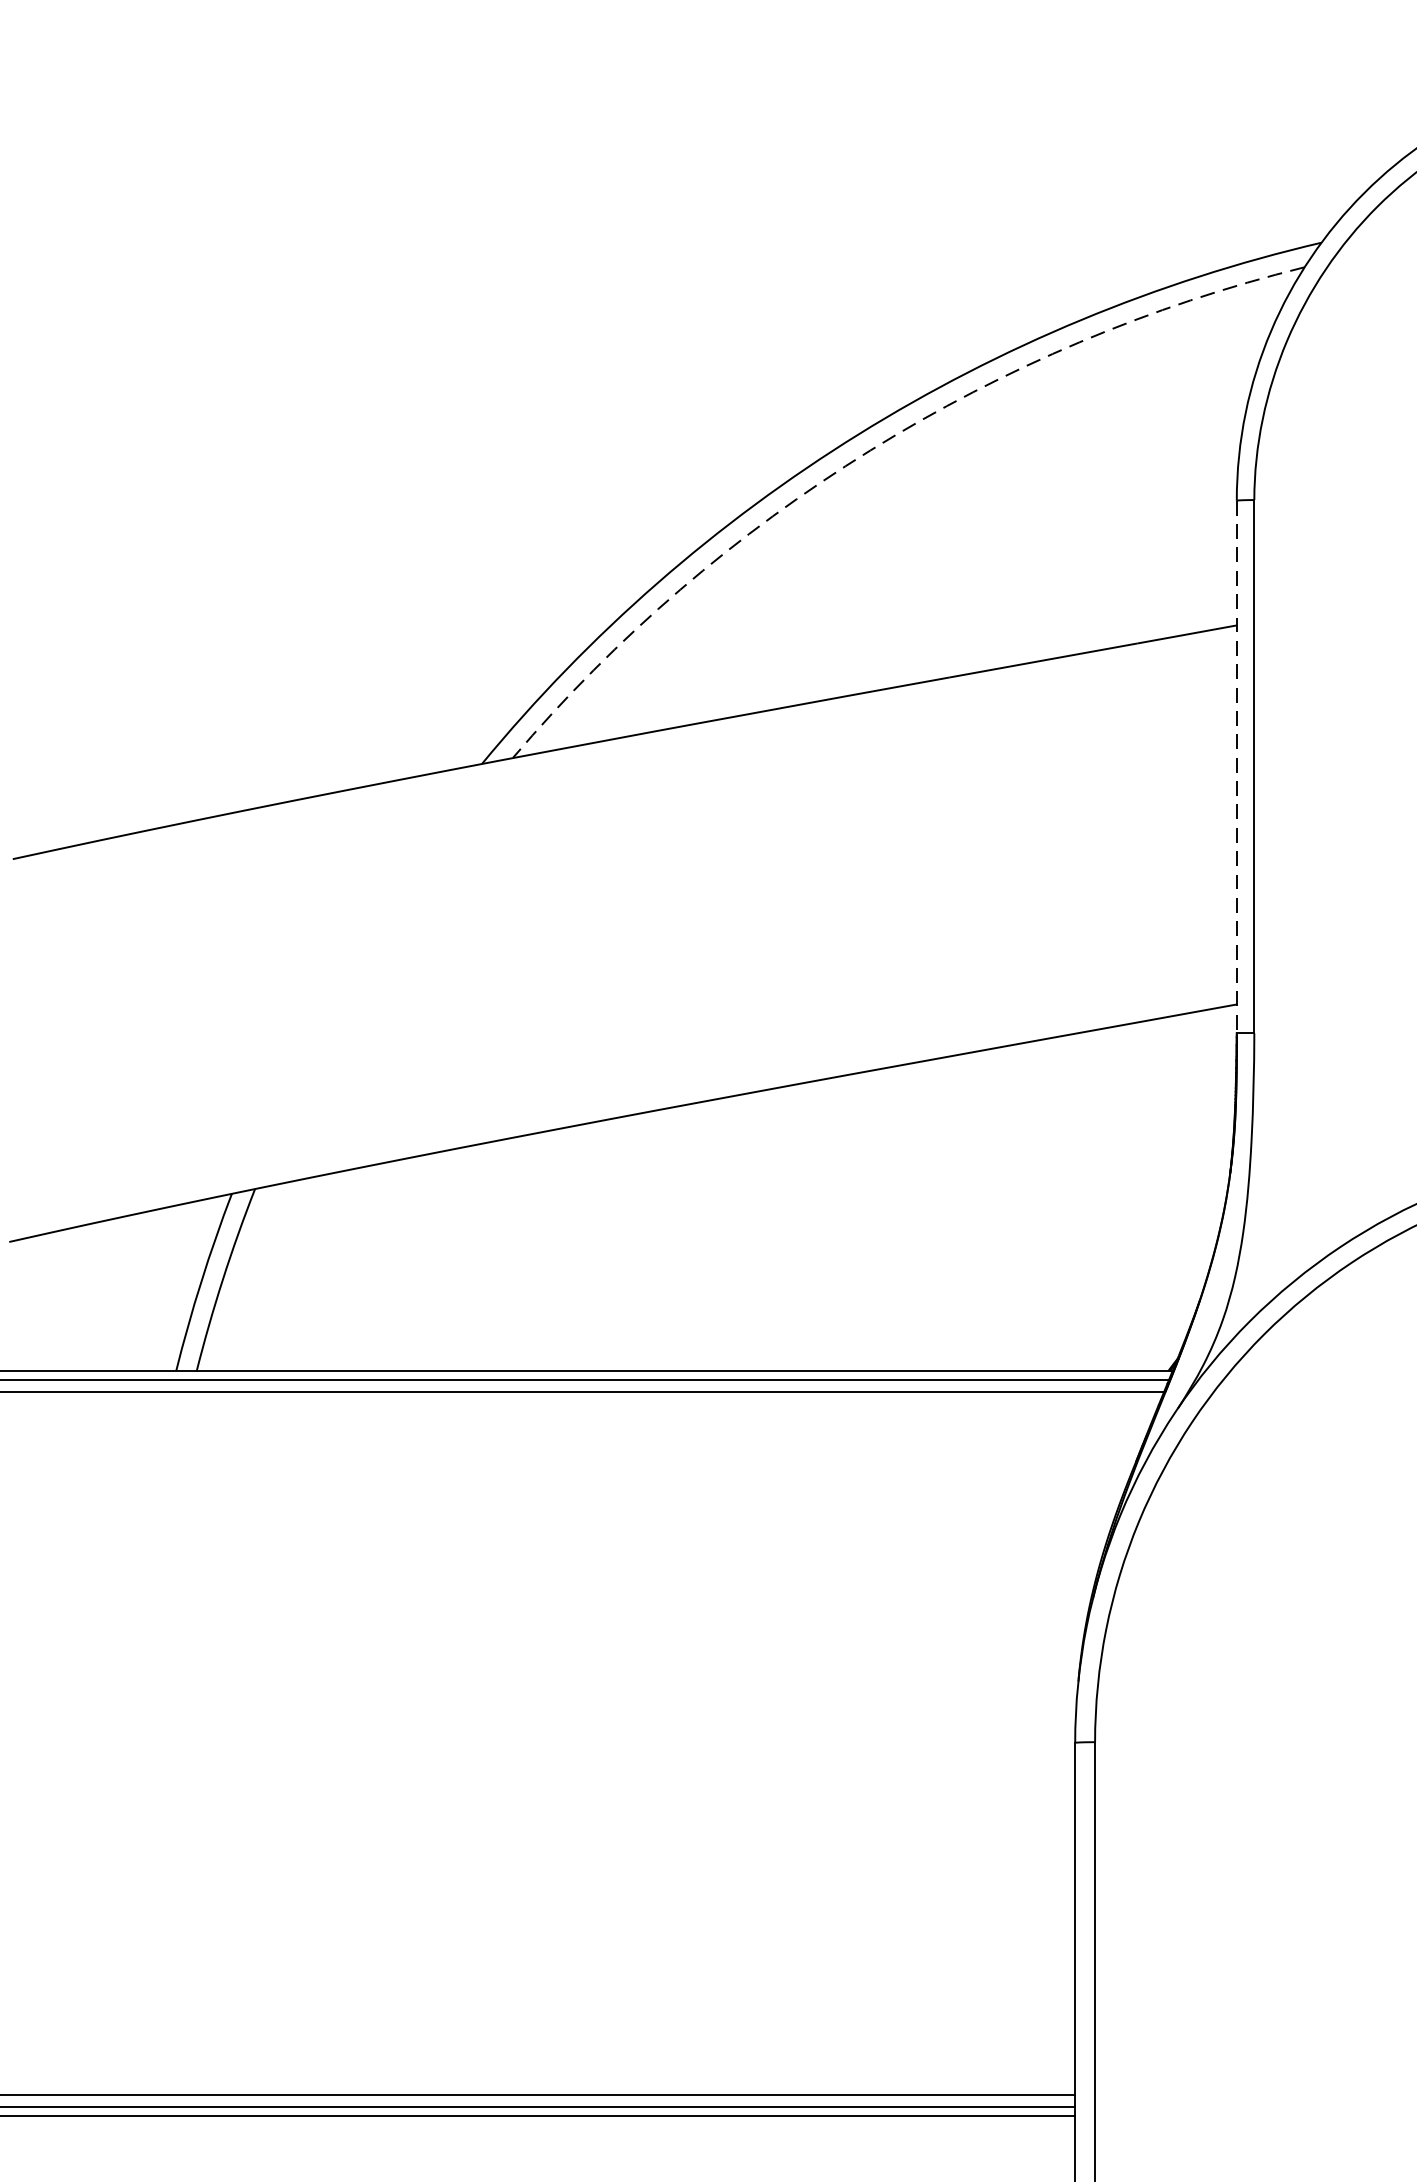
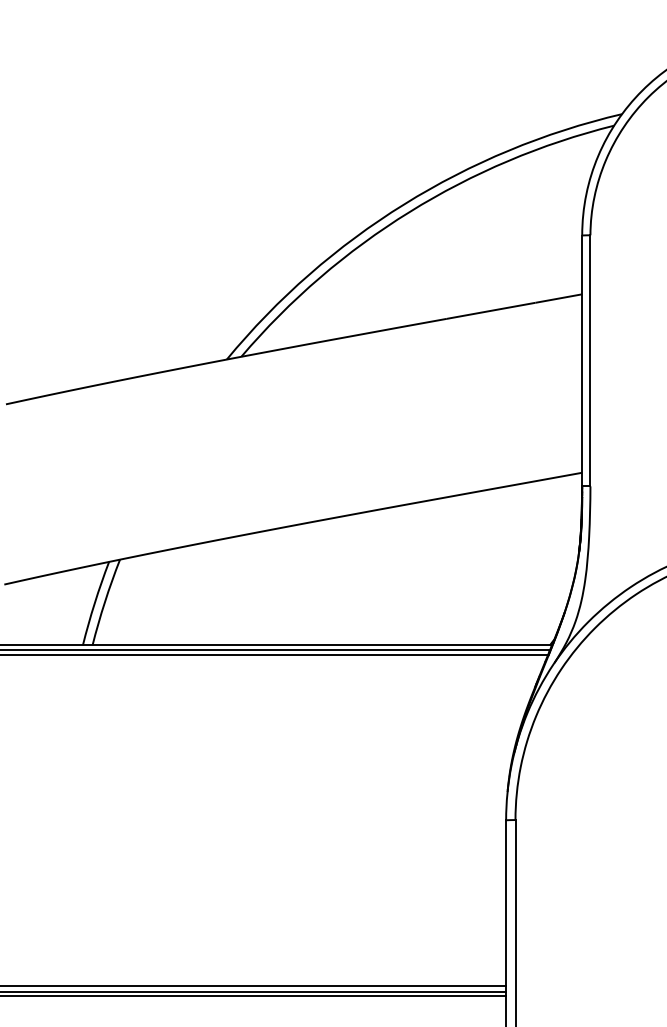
arc: (869, 449) -> (409, 211), dashed -> solid
line: (1237, 770) -> (582, 362), dashed -> solid

